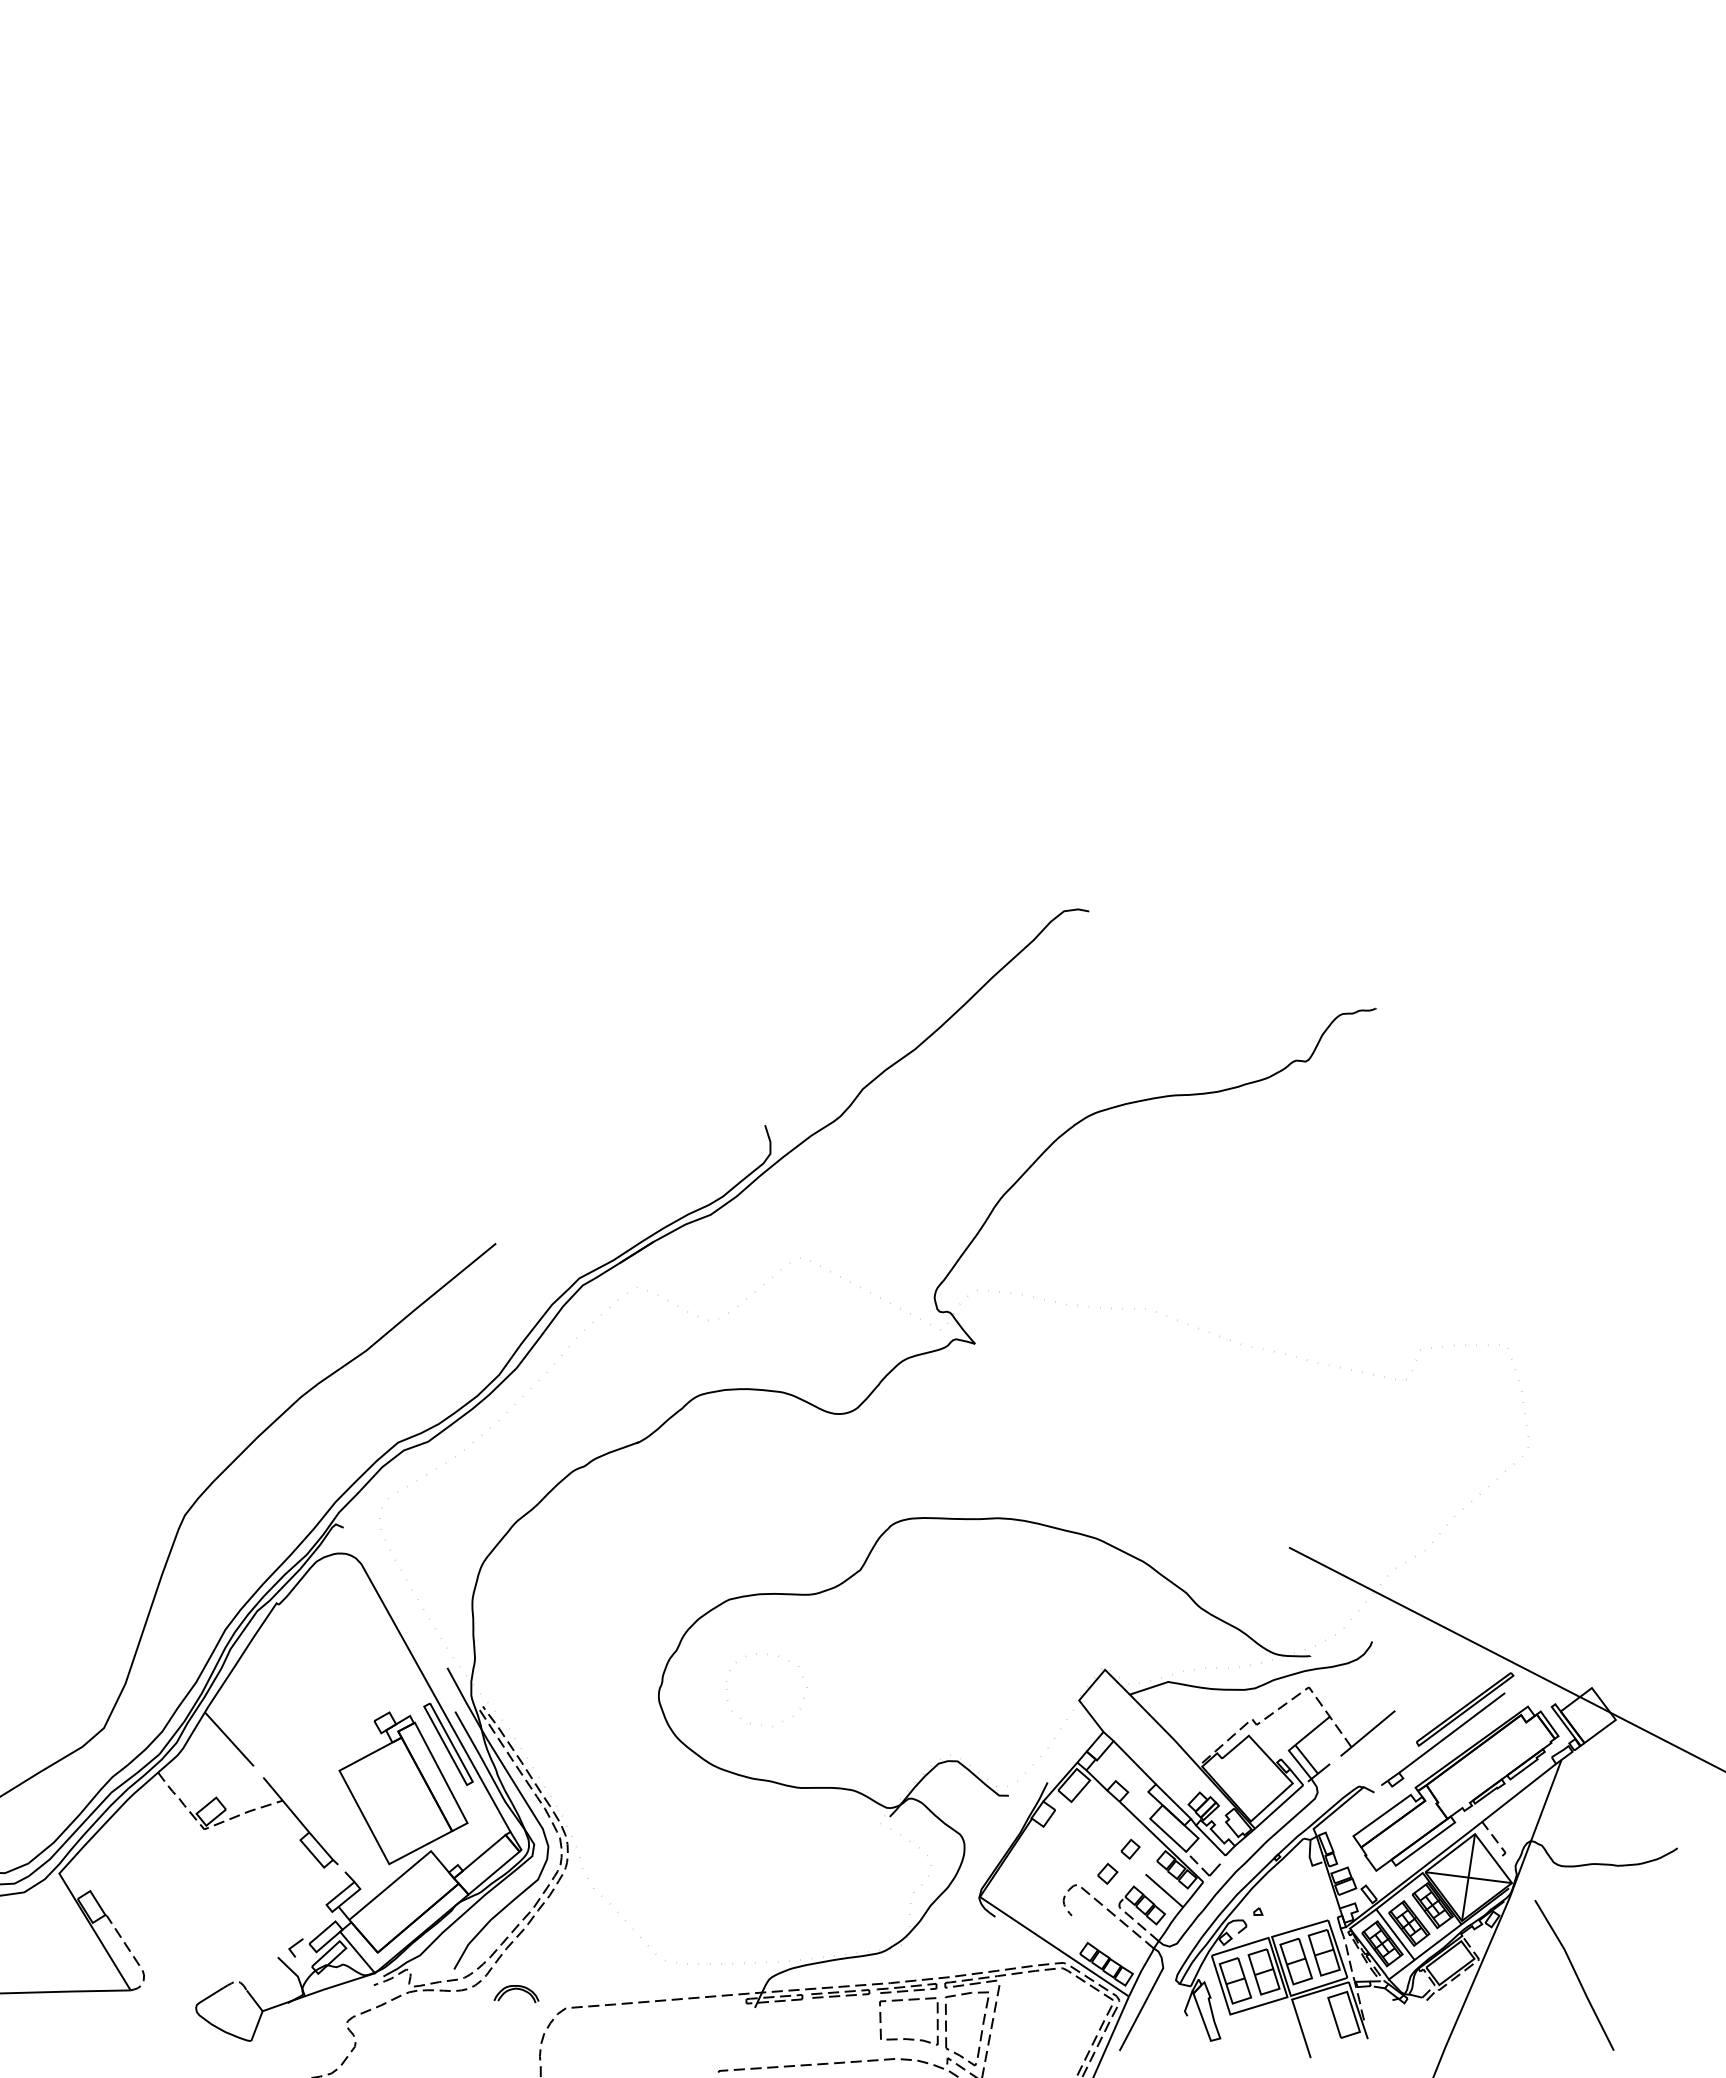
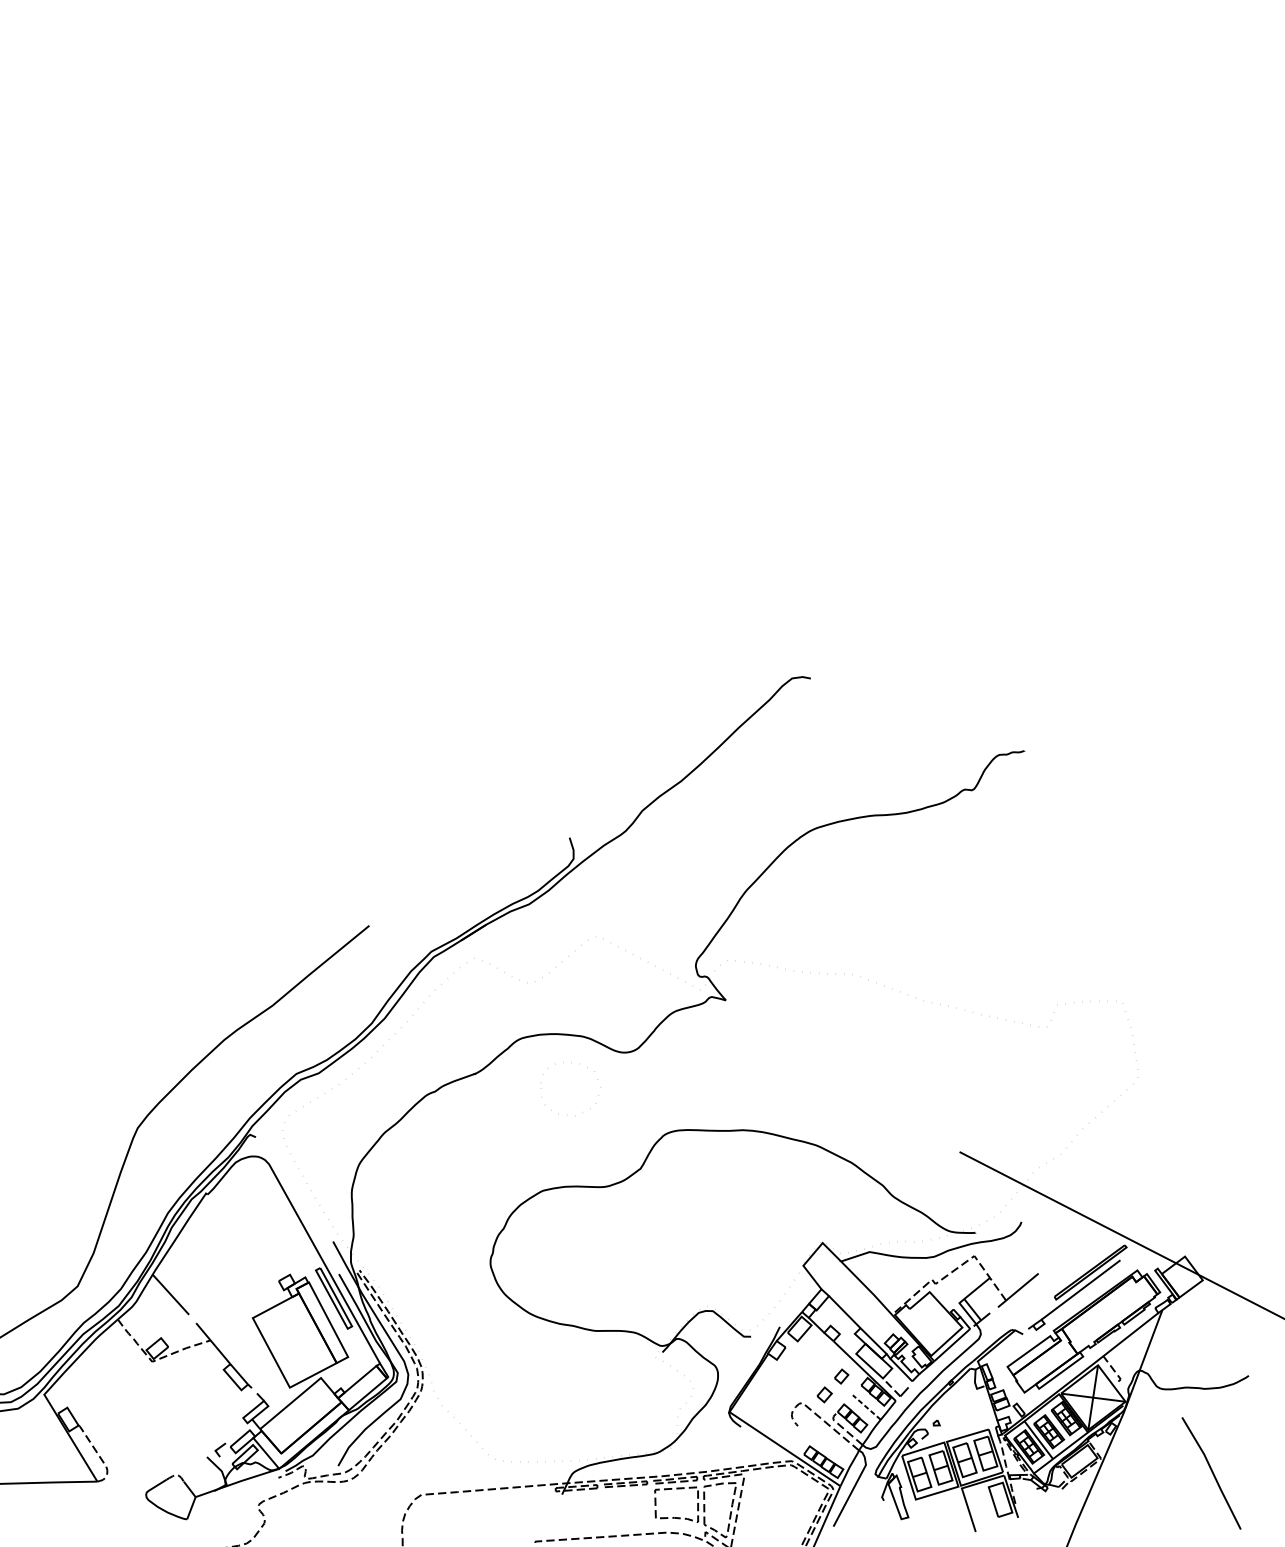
part: (767, 1654) -> (571, 1062), moved
line: (1164, 1890) -> (866, 1407), solid -> dashed
line: (1575, 1975) -> (1212, 1473), moved
part: (516, 1994) -> (384, 1484), removed

